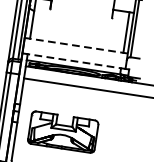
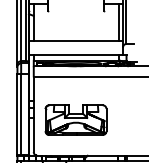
line: (75, 46) -> (75, 41), dashed -> solid
line: (74, 61) -> (76, 55), dashed -> solid

